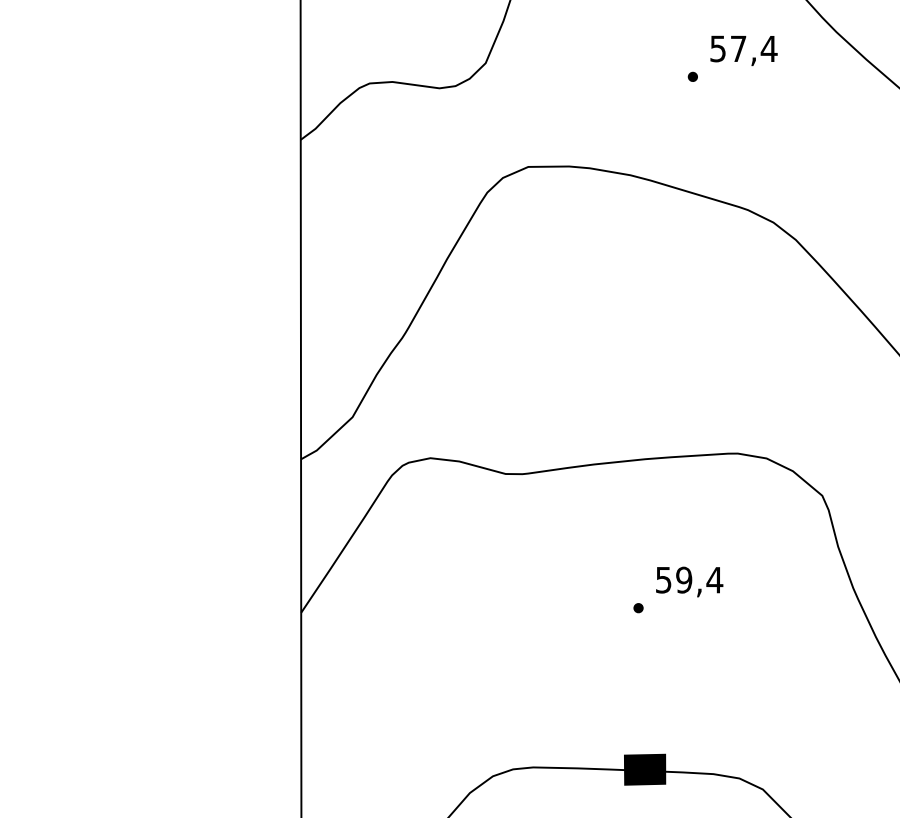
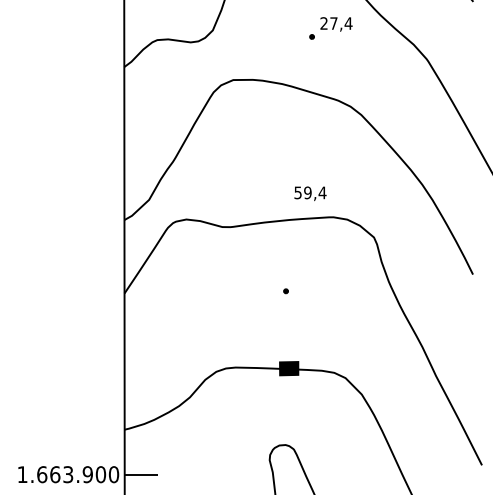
text: (716, 48) -> (323, 23), 57,4 -> 27,4
text: (689, 581) -> (310, 193), moved

